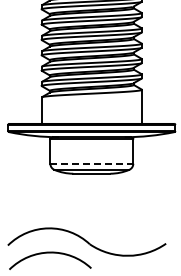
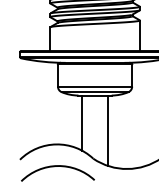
line: (92, 163) -> (95, 86), dashed -> solid
line: (77, 204) -> (82, 123), added
line: (106, 212) -> (108, 130), added

